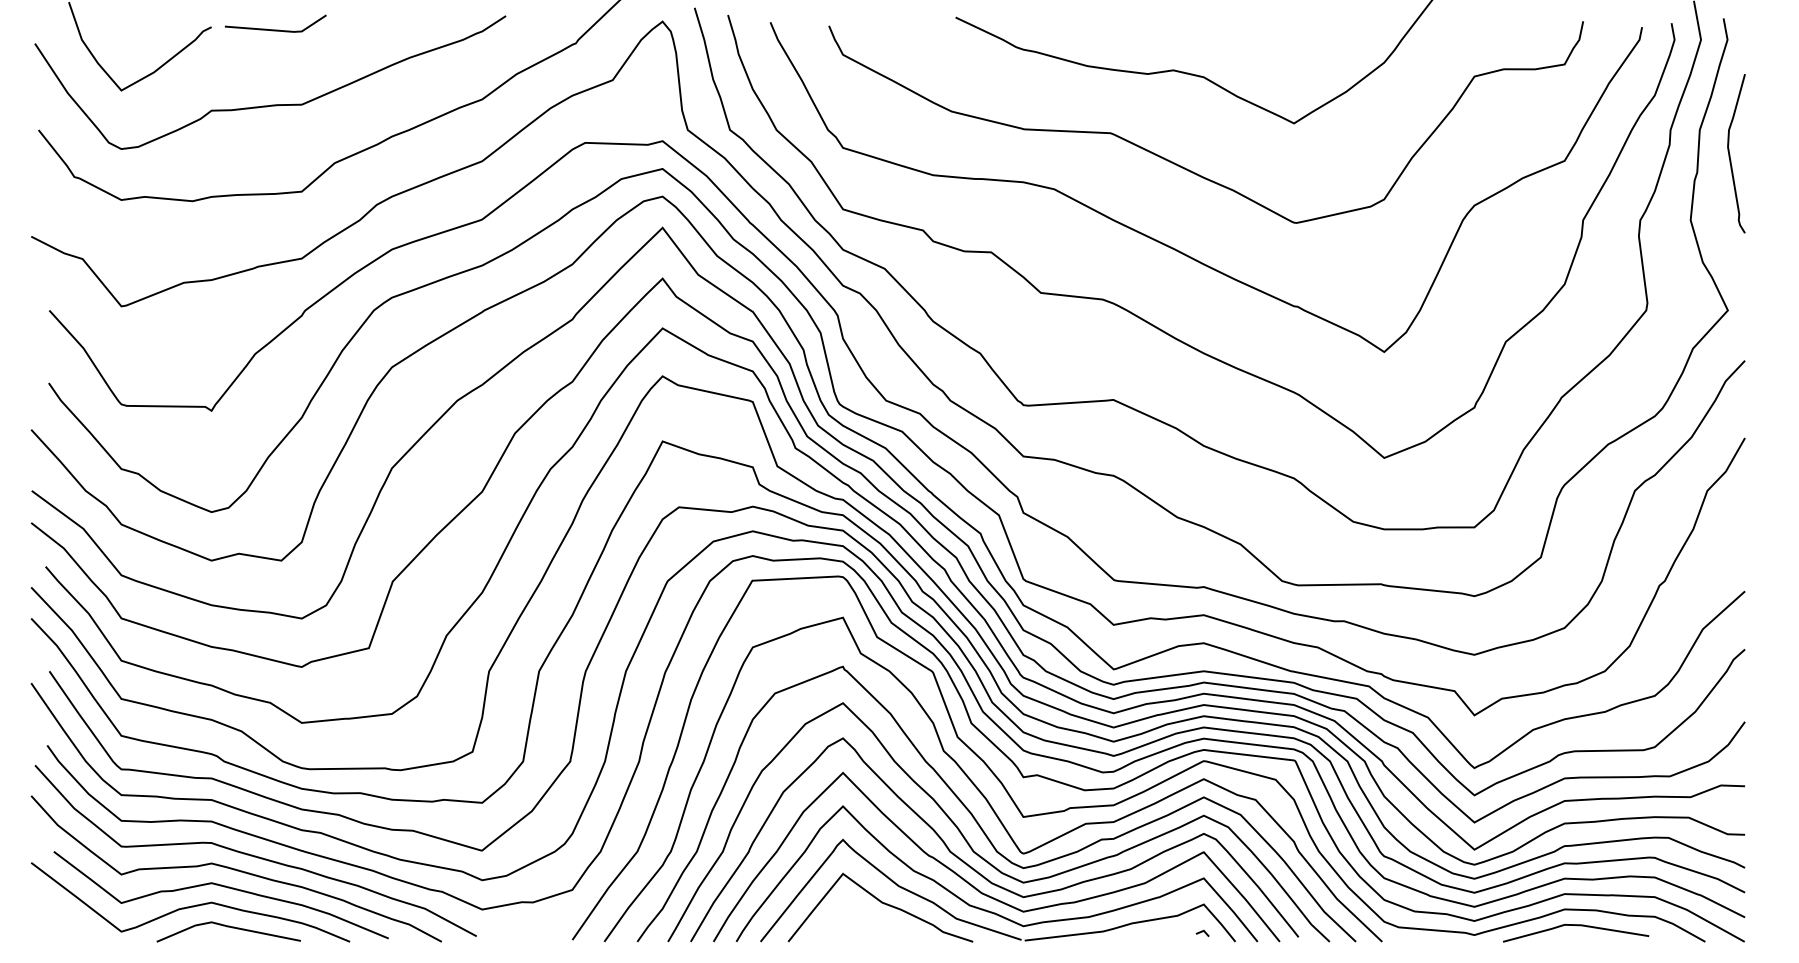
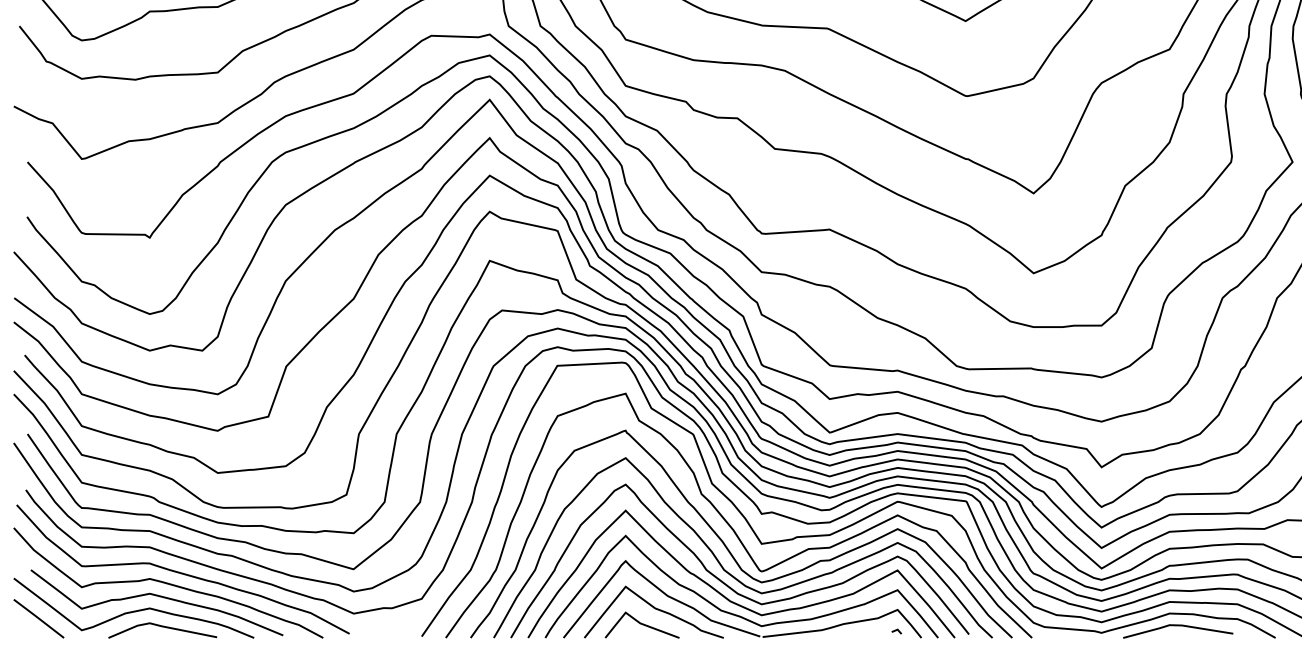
line: (64, 916) -> (38, 618), added
line: (864, 924) -> (641, 624), added

